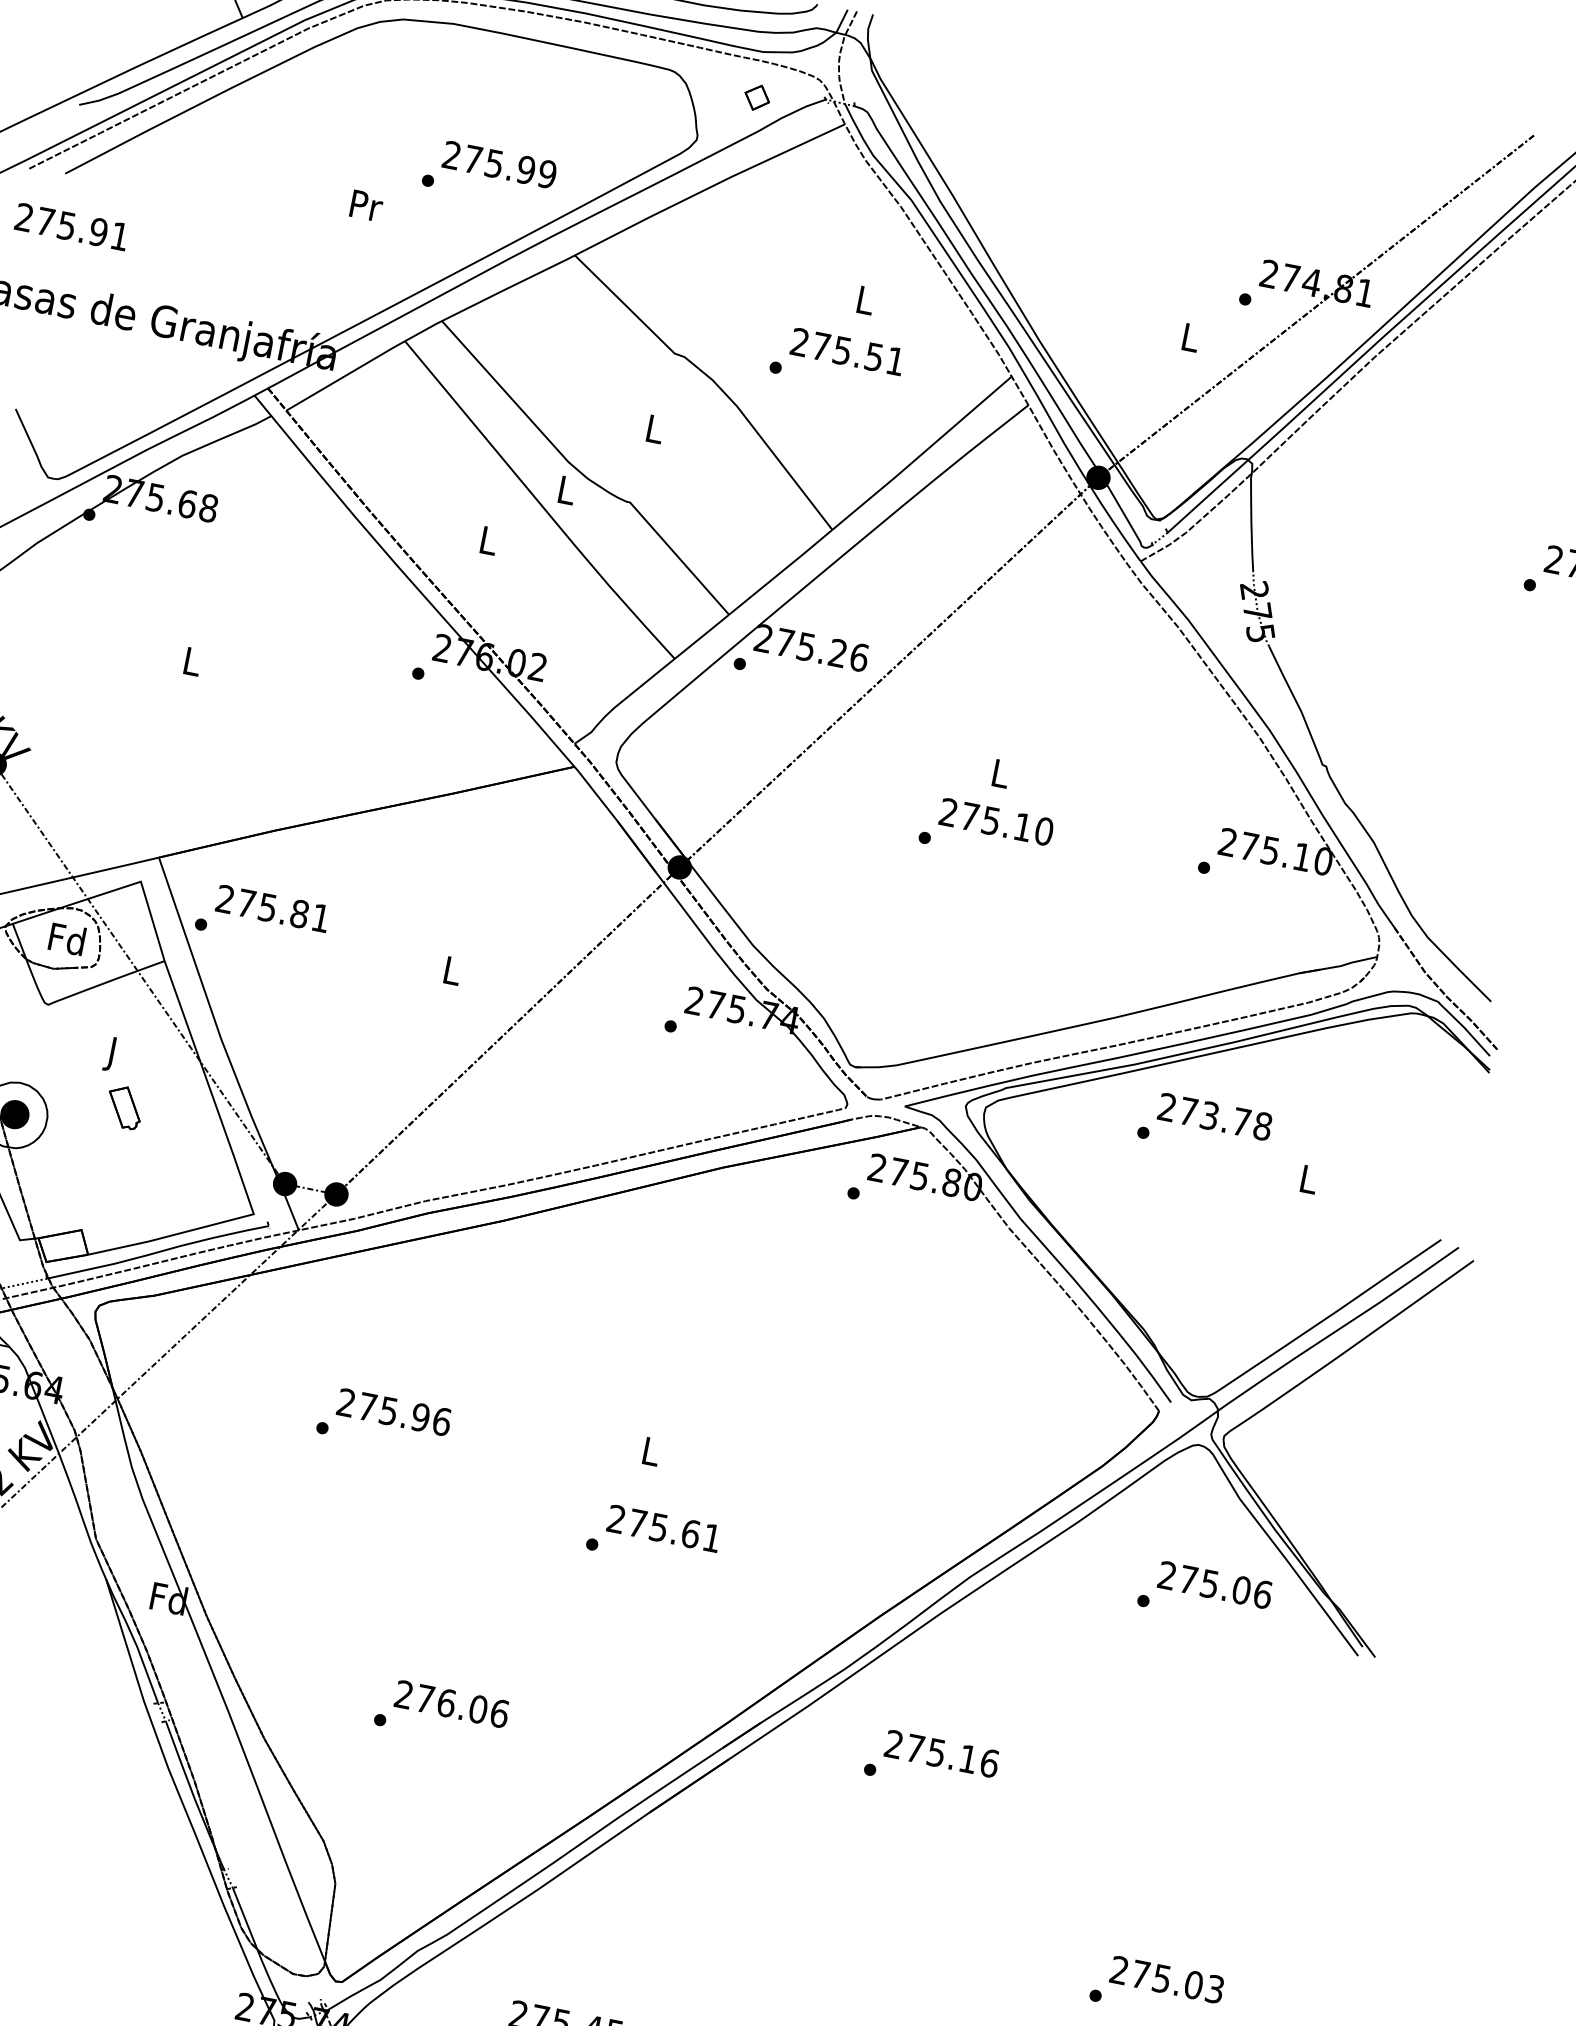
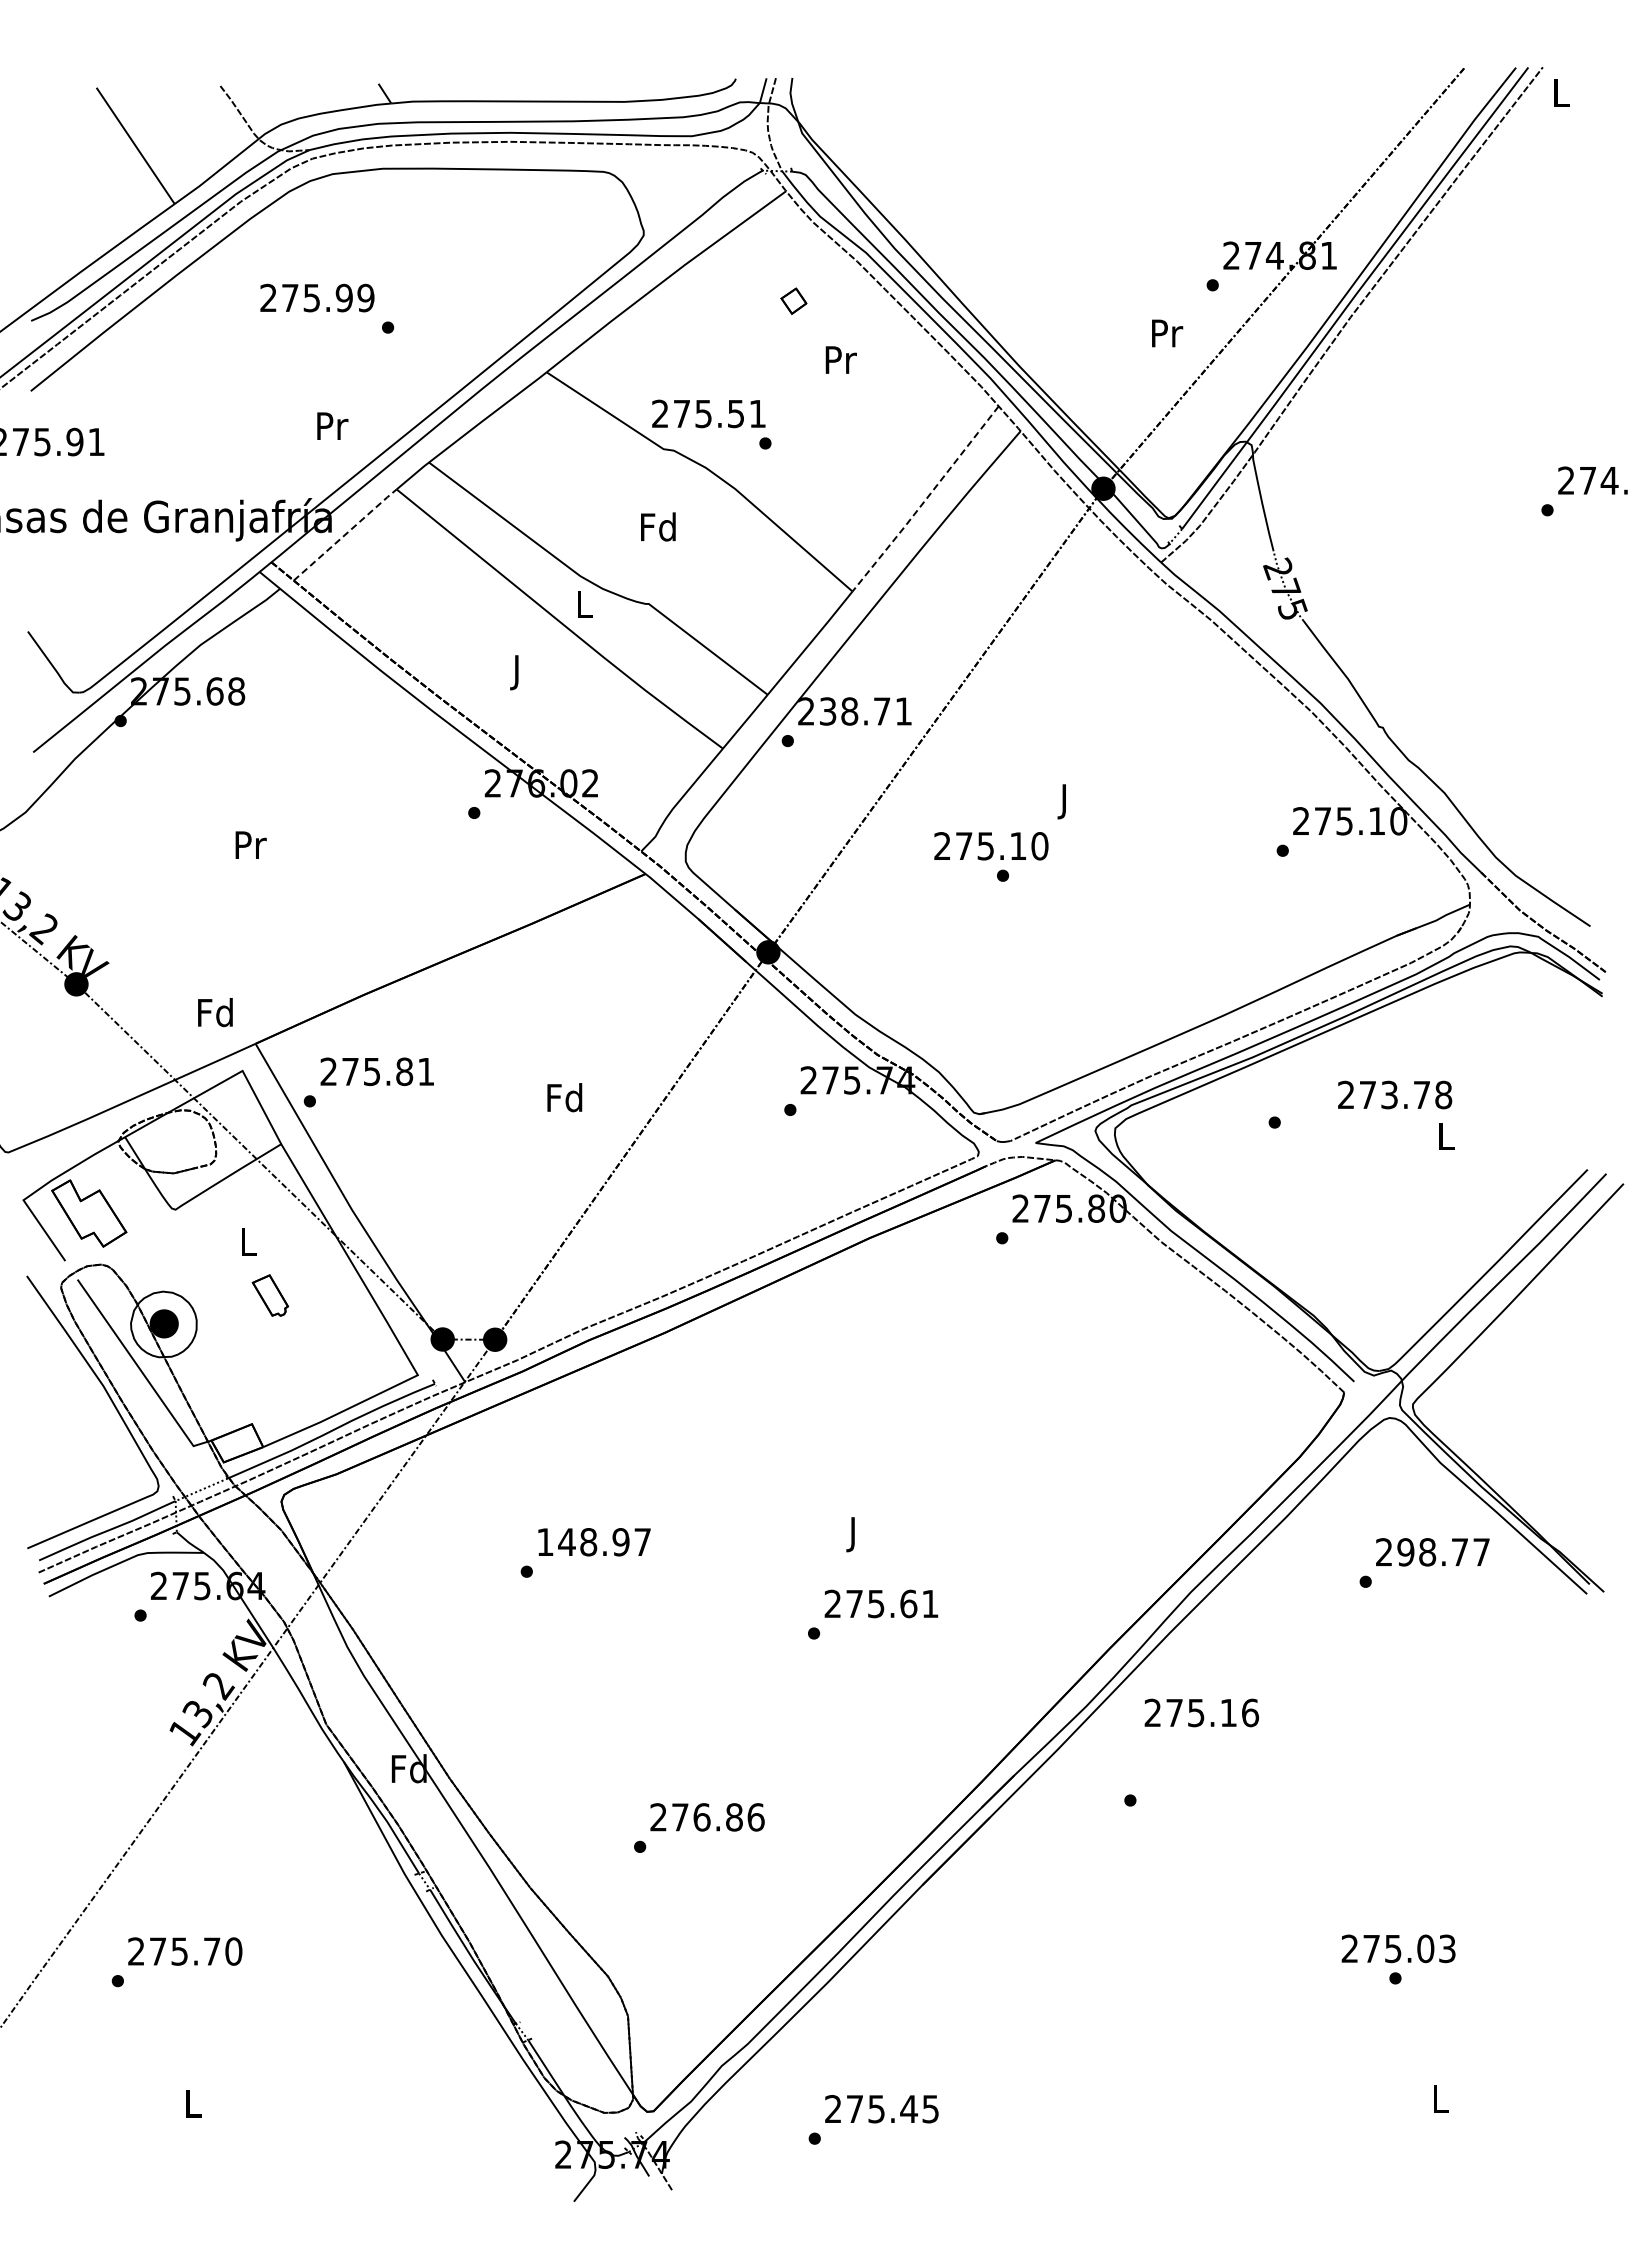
part: (756, 96) -> (793, 300), moved
text: (500, 164) -> (317, 297), moved
text: (366, 205) -> (332, 425), moved
text: (865, 299) -> (840, 359), L -> Pr
text: (1191, 337) -> (1167, 333), L -> Pr
text: (847, 351) -> (708, 413), moved
line: (346, 375) -> (345, 534), solid -> dashed
text: (654, 428) -> (658, 526), L -> Fd
line: (921, 453) -> (925, 499), solid -> dashed
text: (487, 544) -> (517, 672), L -> J
text: (822, 650) -> (866, 711), 275.26 -> 238.71
text: (192, 661) -> (250, 844), L -> Pr
text: (1000, 777) -> (1065, 801), L -> J
text: (996, 822) -> (991, 846), moved
text: (67, 939) -> (215, 1012), moved
text: (451, 970) -> (564, 1097), L -> Fd
text: (112, 1054) -> (248, 1245), J -> L
text: (1215, 1116) -> (1395, 1094), moved
text: (394, 1412) -> (594, 1542), 275.96 -> 148.97
text: (650, 1455) -> (853, 1534), L -> J
text: (1225, 1587) -> (1443, 1552), 275.06 -> 298.77
text: (478, 1709) -> (734, 1817), 276.06 -> 276.86
text: (941, 1753) -> (1201, 1712), moved
text: (1167, 1979) -> (1398, 1948), moved

